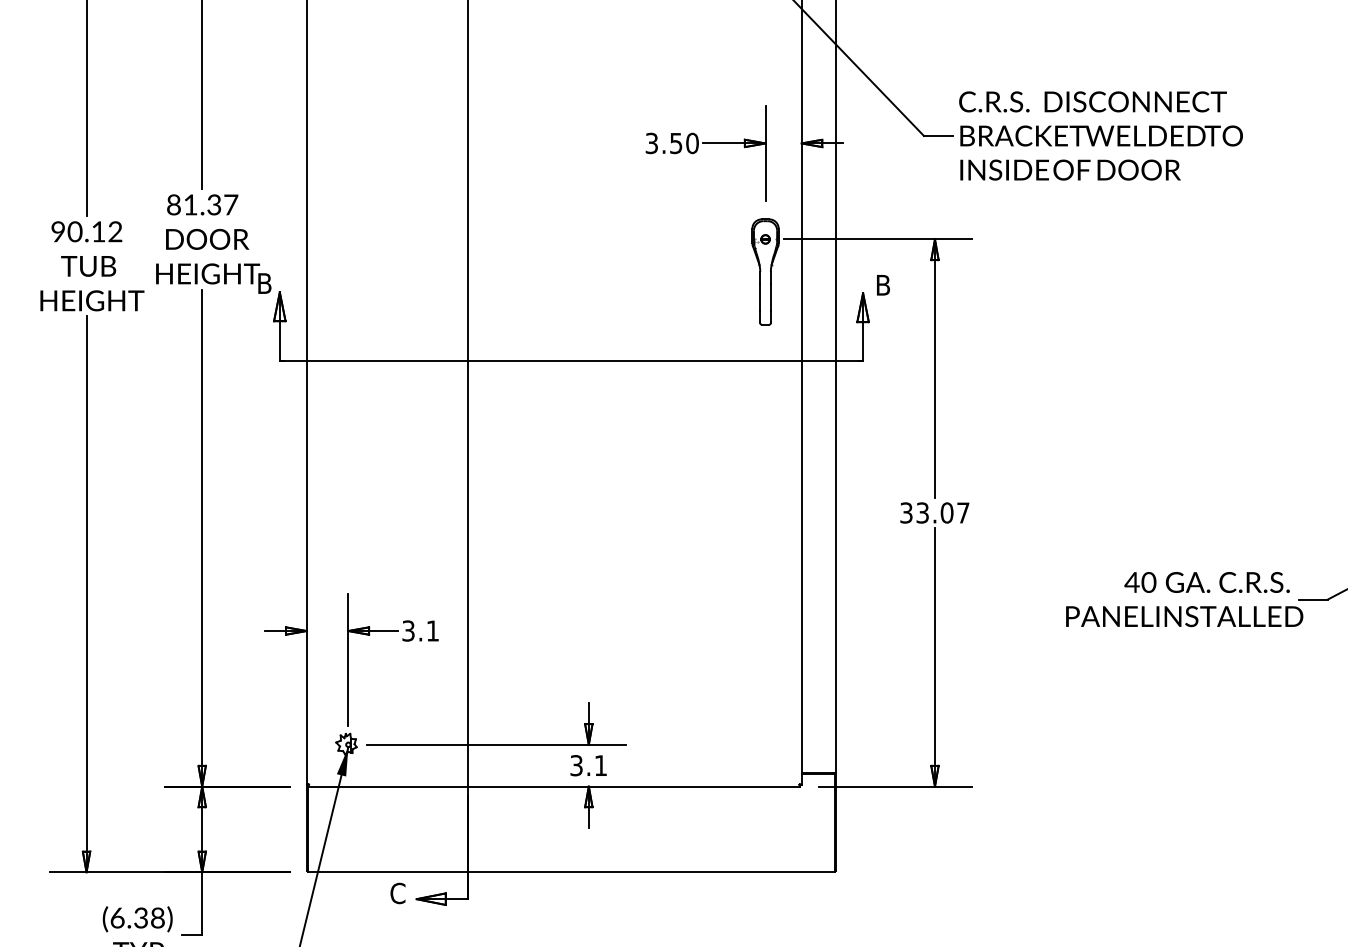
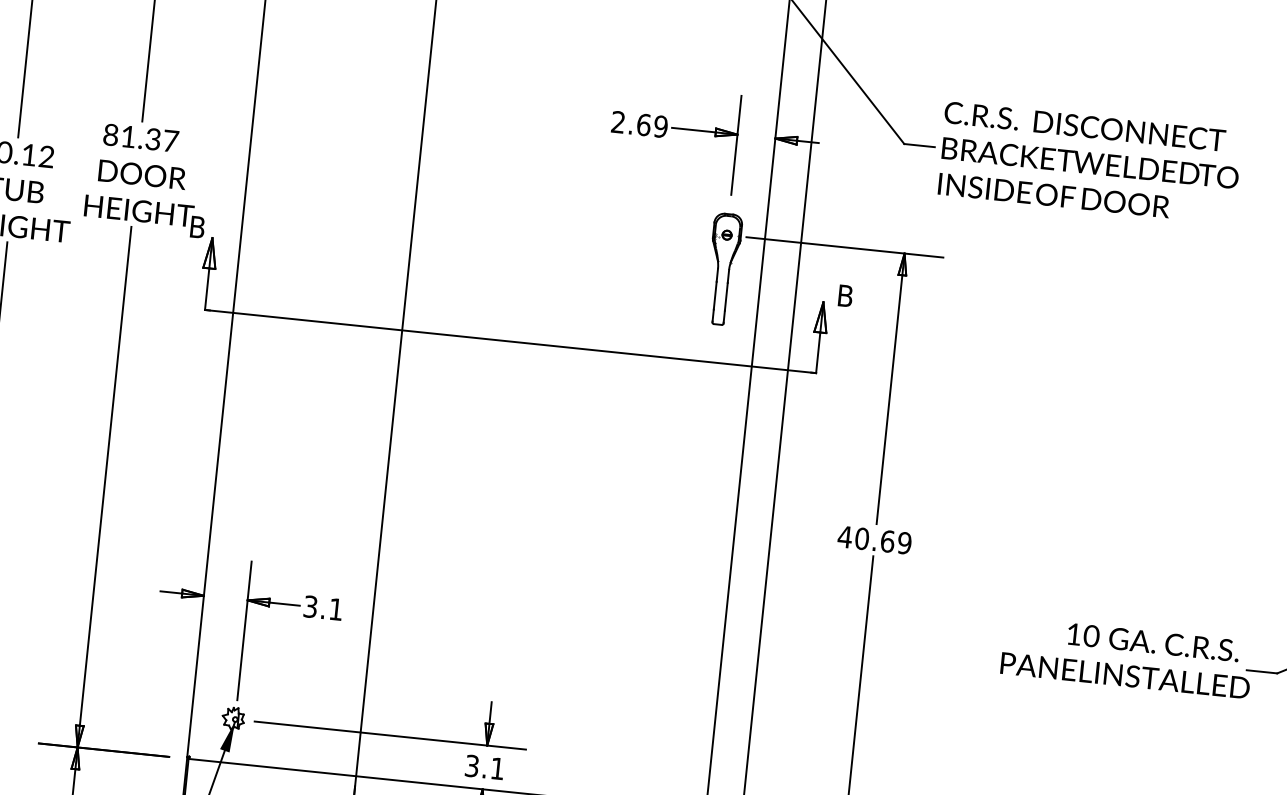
text: (671, 143) -> (638, 124), 3.50 -> 2.69
text: (934, 512) -> (874, 539), 33.07 -> 40.69
text: (1131, 582) -> (1073, 634), 40 -> 10

